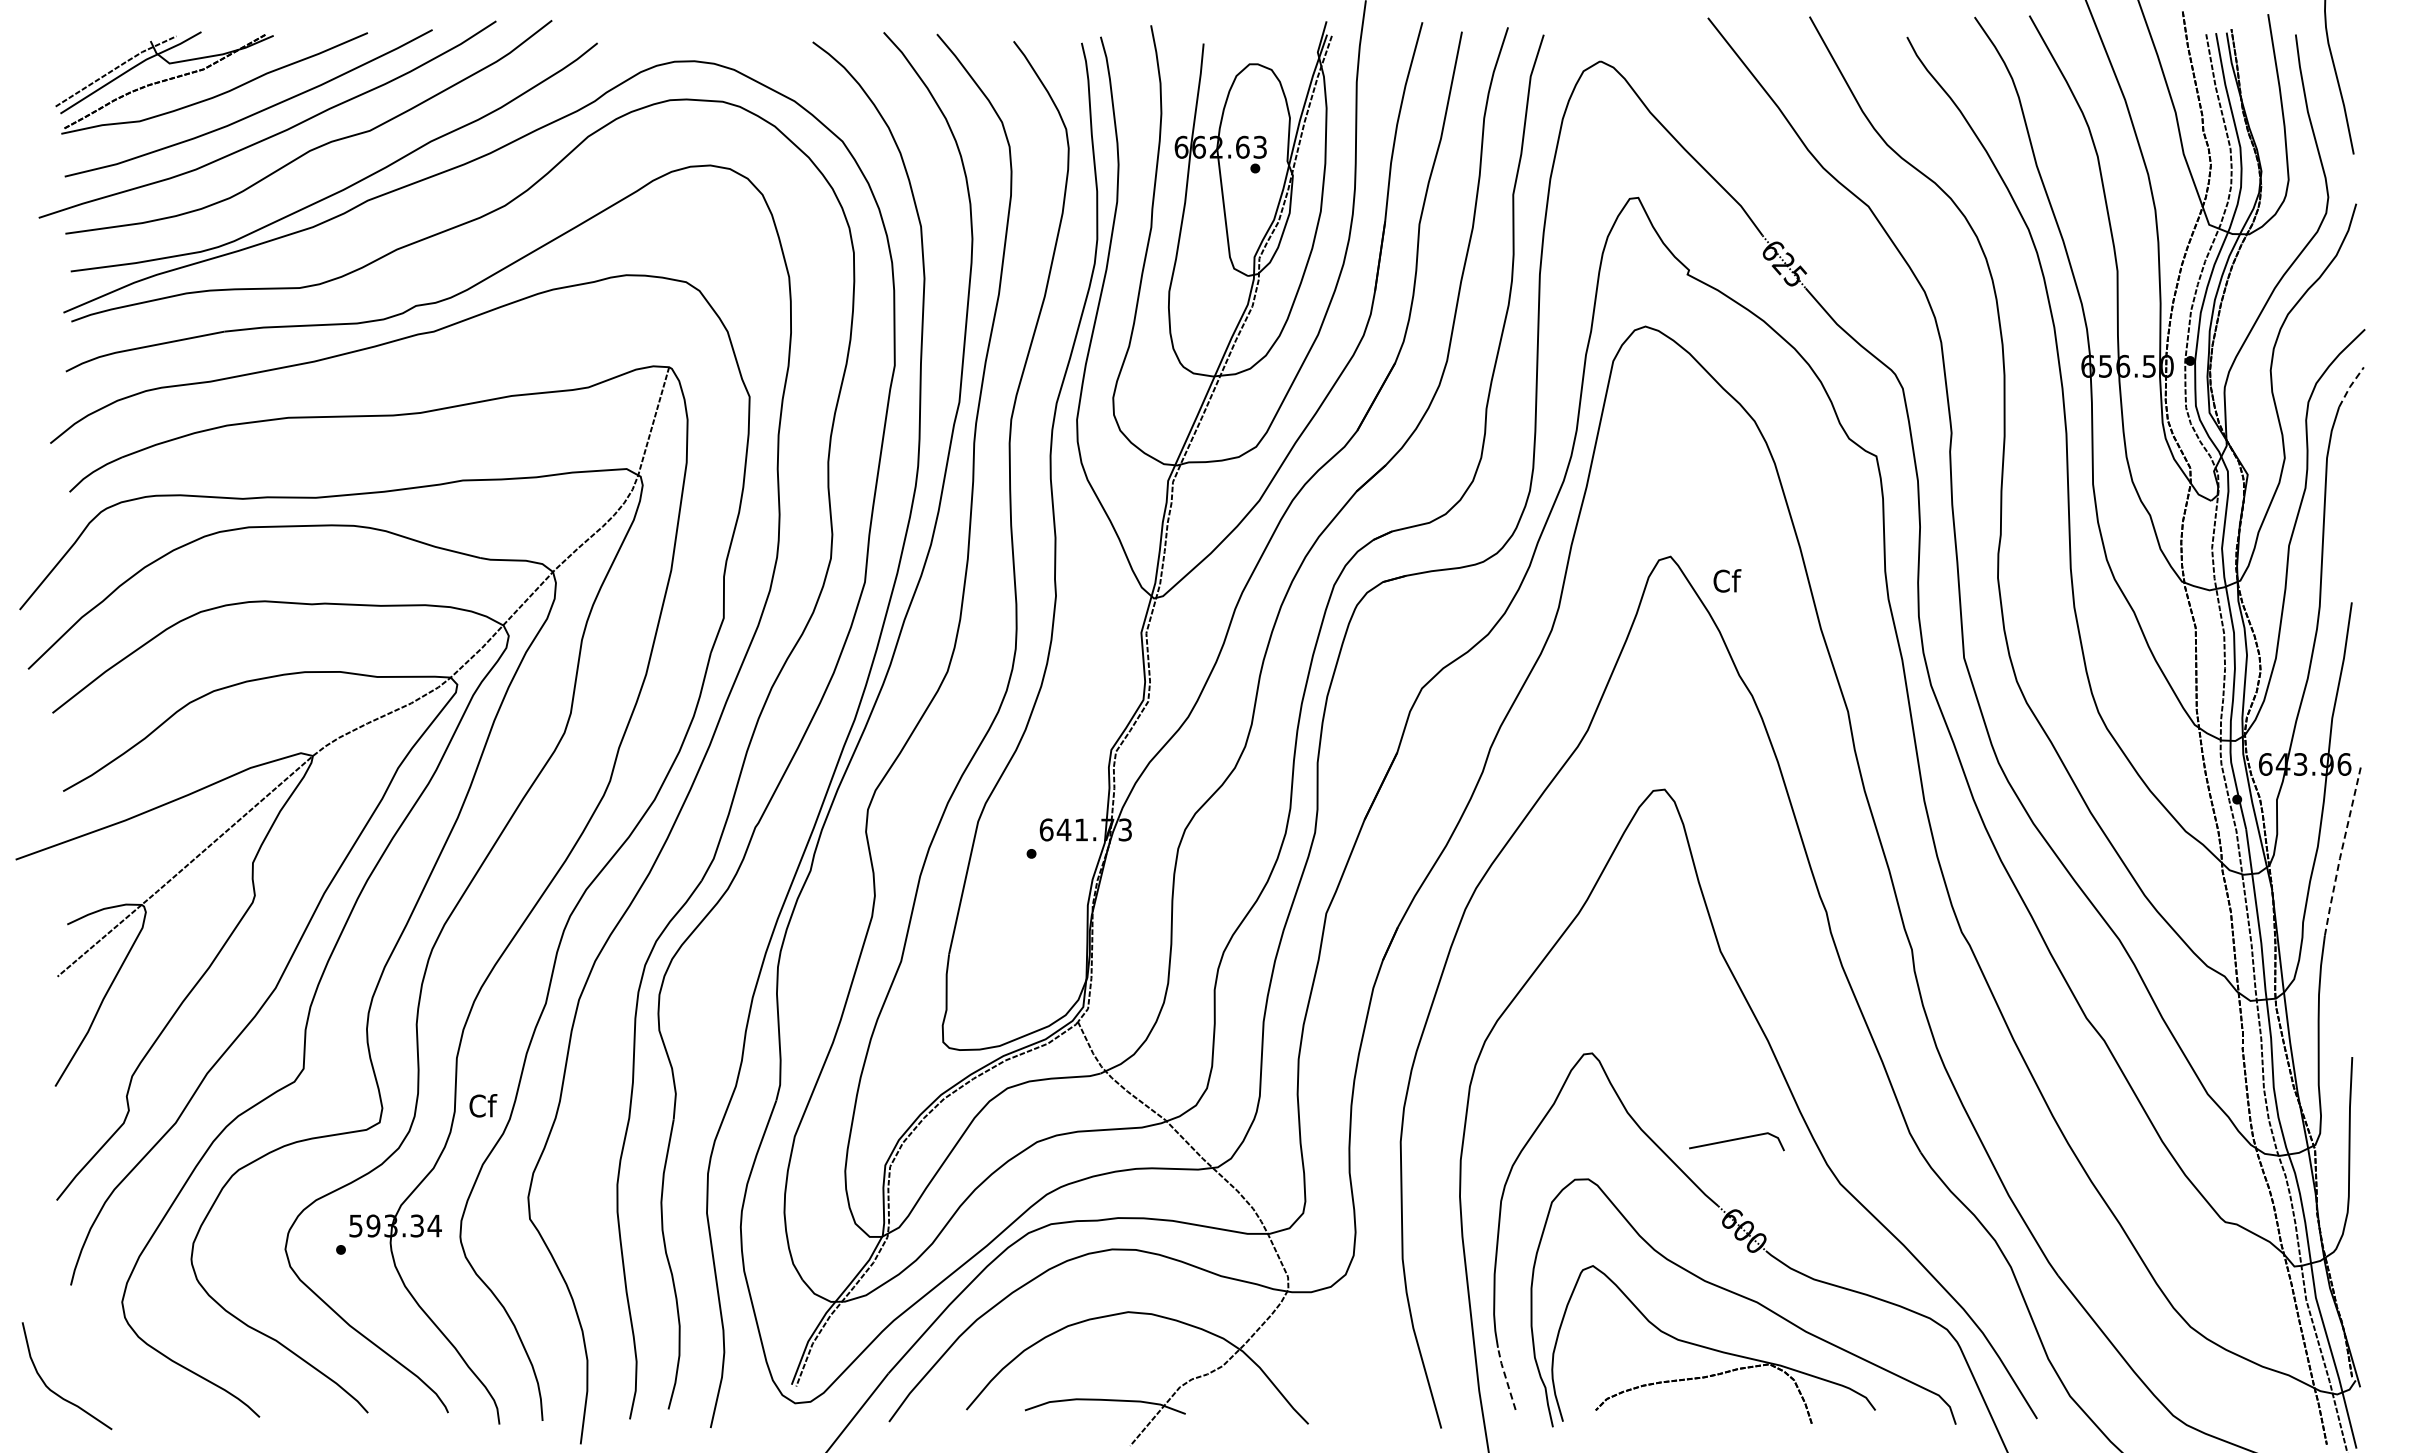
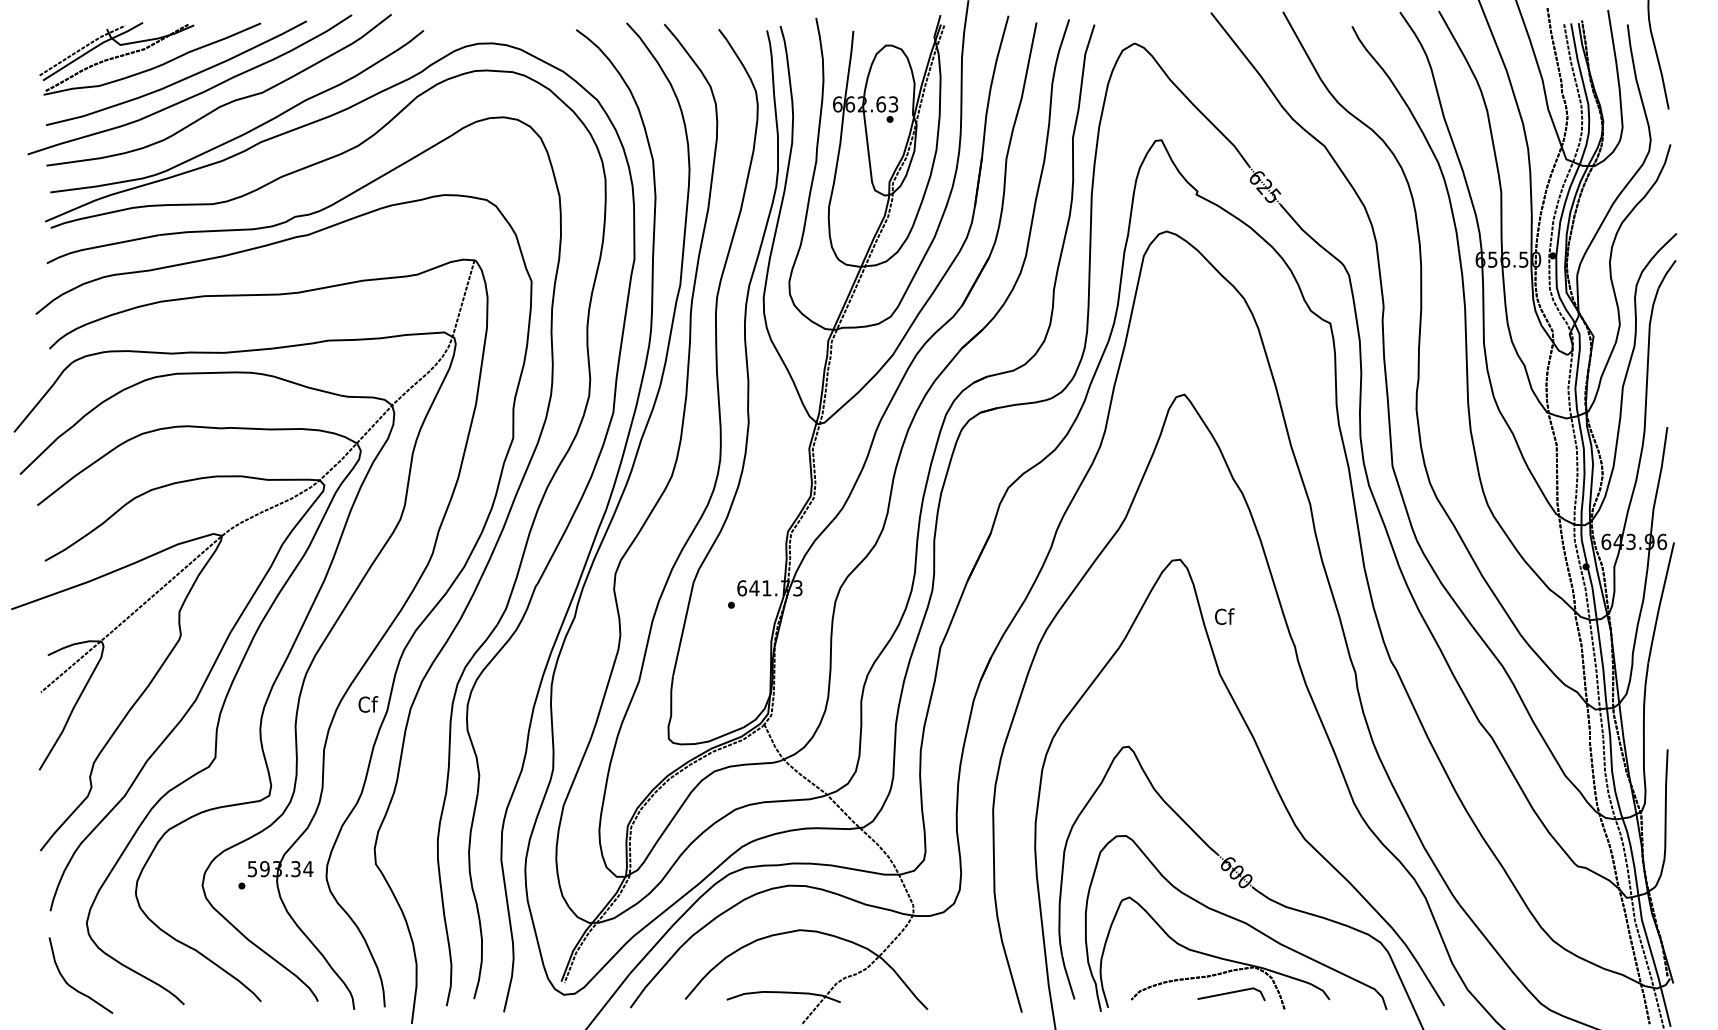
line: (2350, 386) -> (1666, 273), dashed -> solid
text: (1727, 580) -> (1224, 616), moved
line: (2341, 850) -> (1660, 602), dashed -> solid
text: (483, 1105) -> (368, 704), moved
line: (1736, 1140) -> (1231, 993), moved
line: (1506, 1378) -> (1068, 977), dashed -> solid
curve: (54, 1391) -> (72, 986), moved

